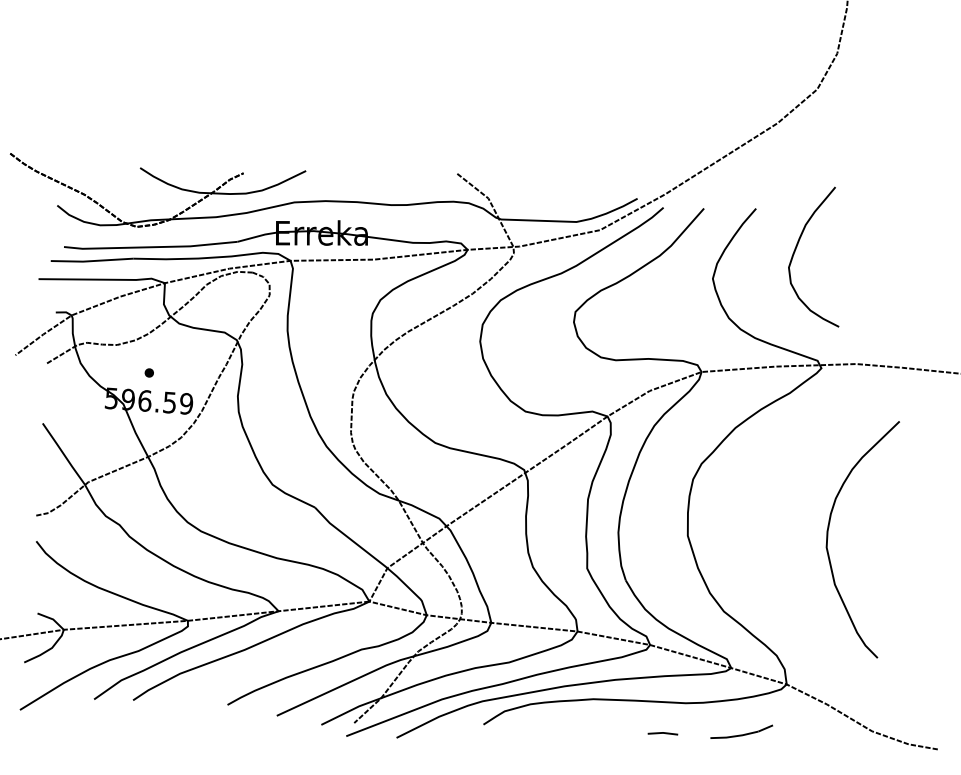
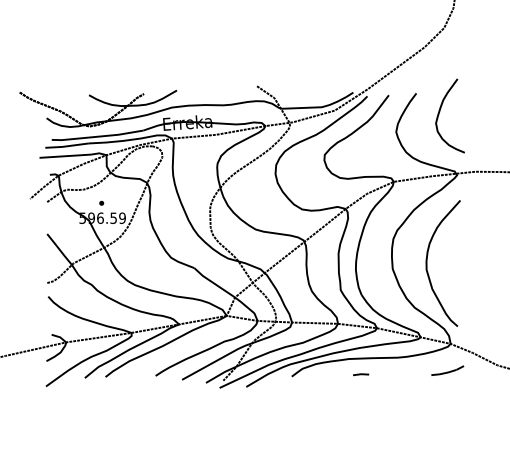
curve: (829, 535) -> (427, 263), moved
part: (741, 731) -> (447, 370), moved
line: (663, 733) -> (361, 374), moved

